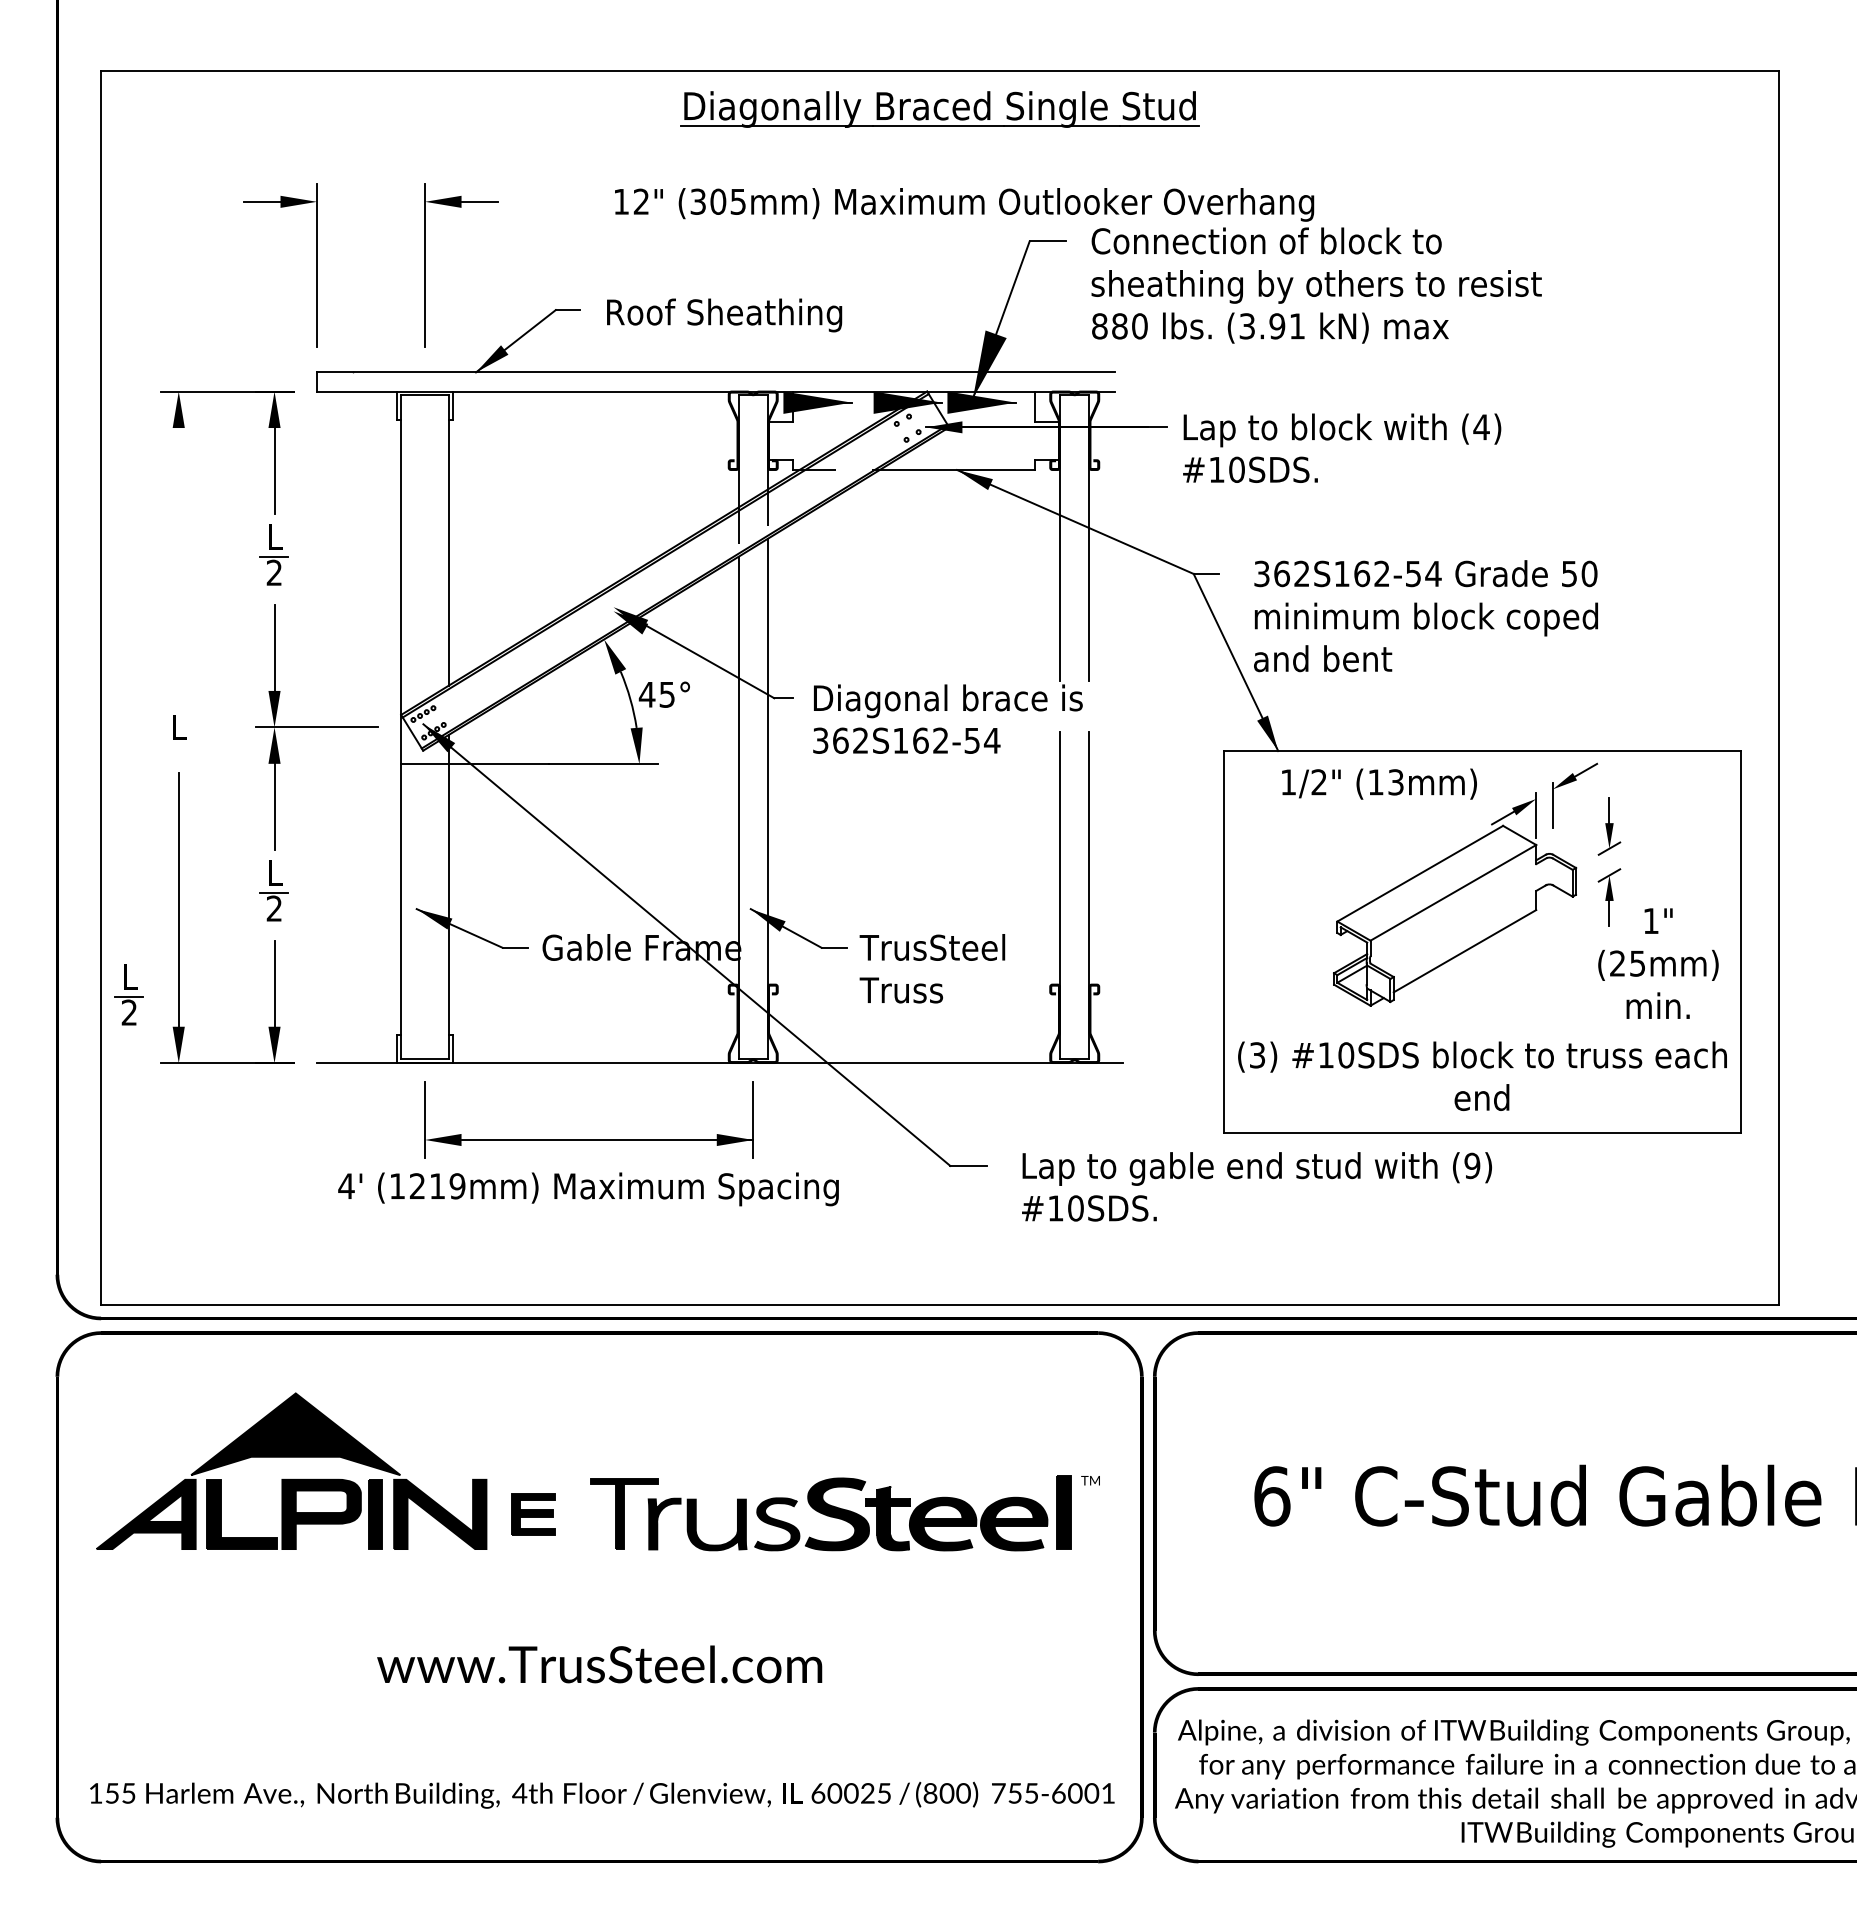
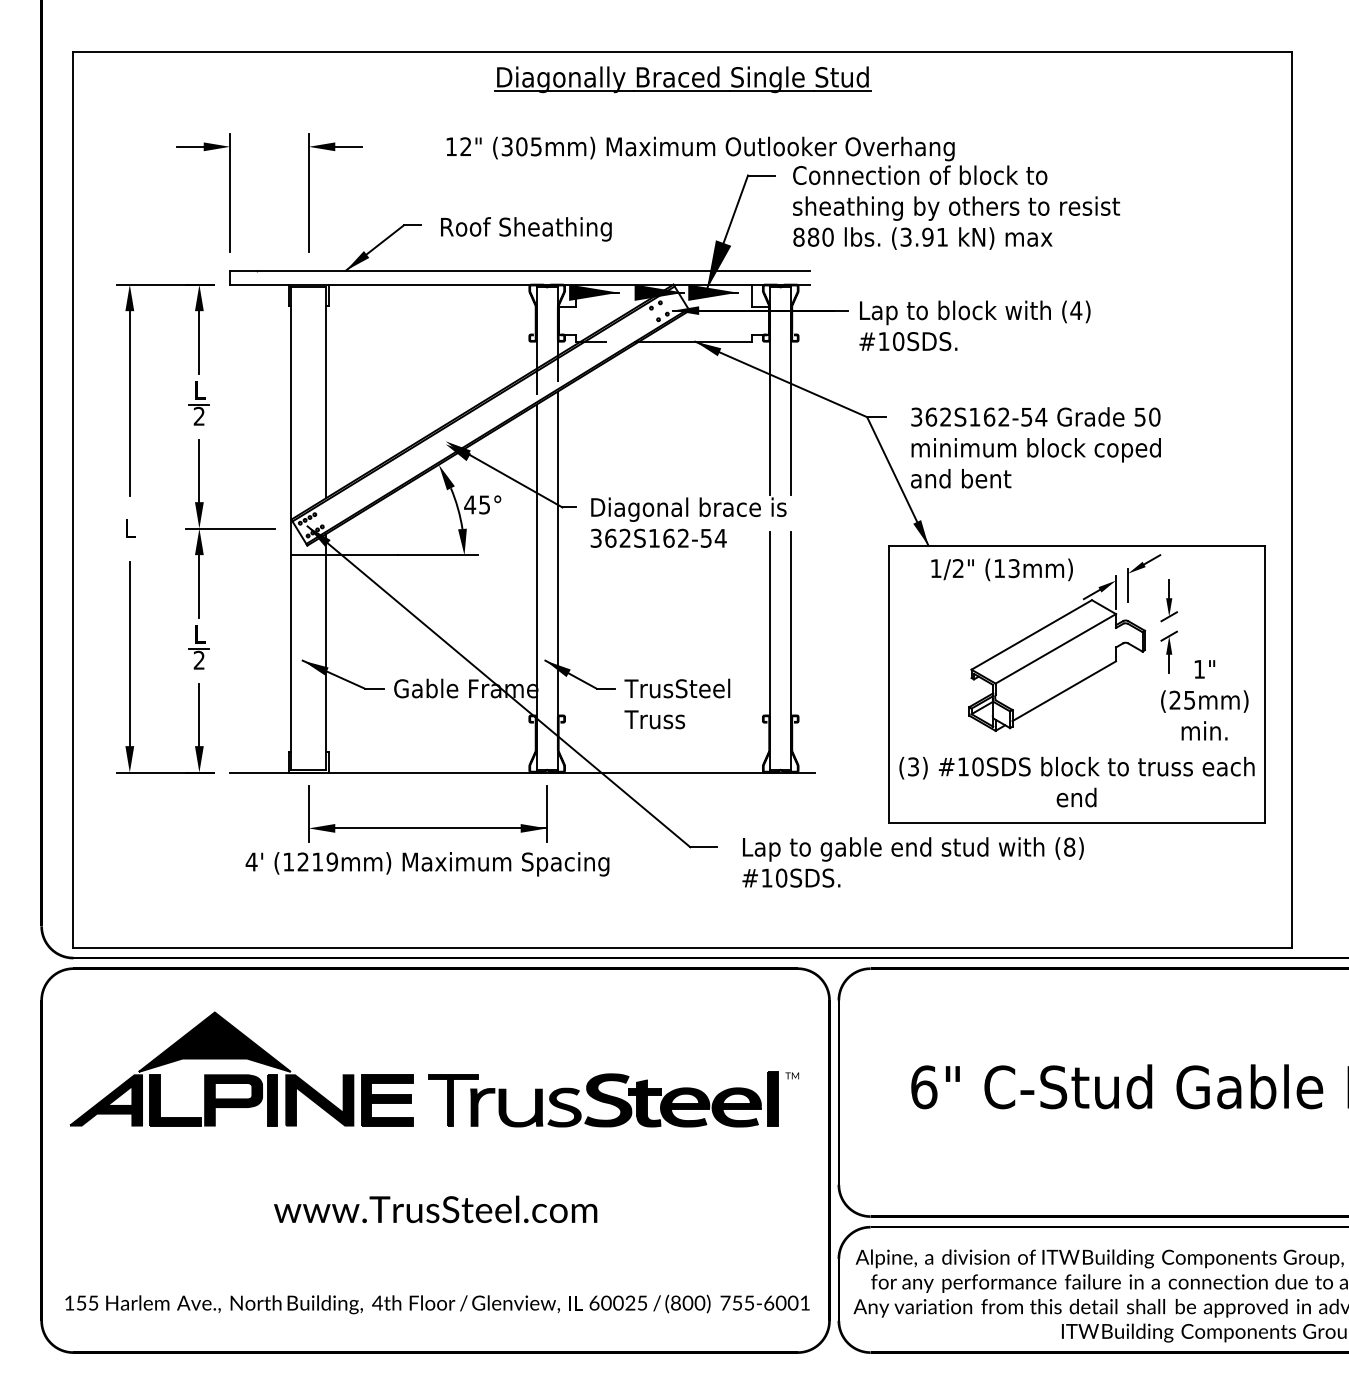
line: (178, 554) -> (129, 403), added
part: (128, 994) -> (93, 722), removed
text: (1472, 1166) -> (1069, 847), (9) -> (8)
part: (533, 1514) -> (387, 1100), size x1.67

